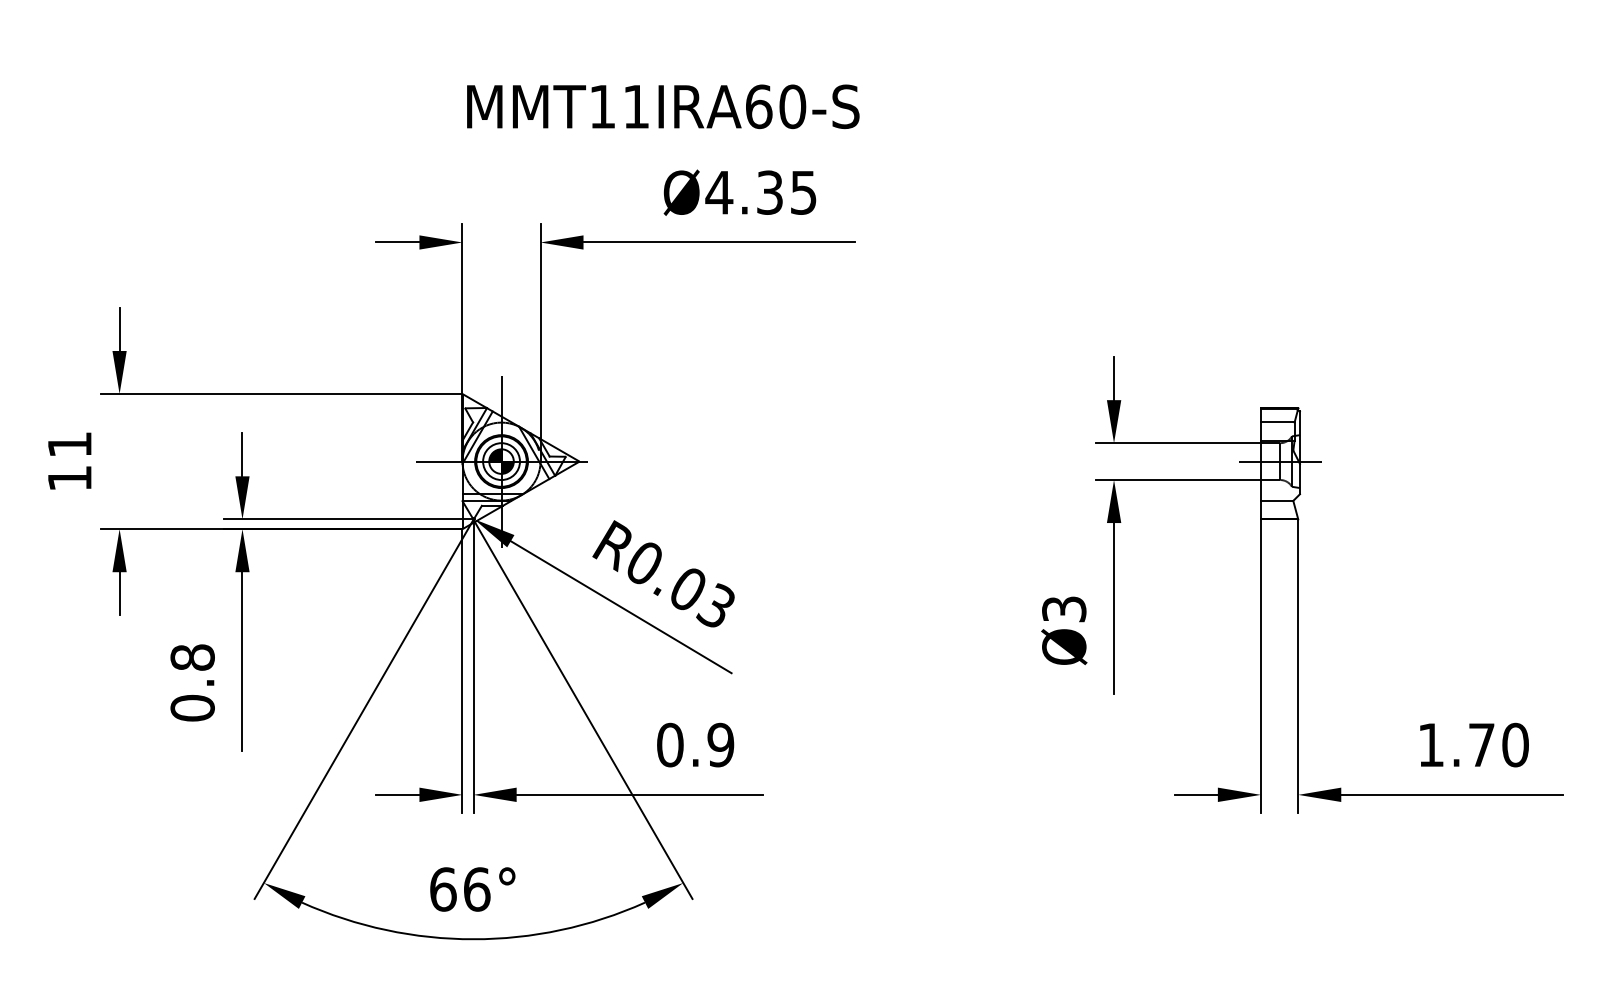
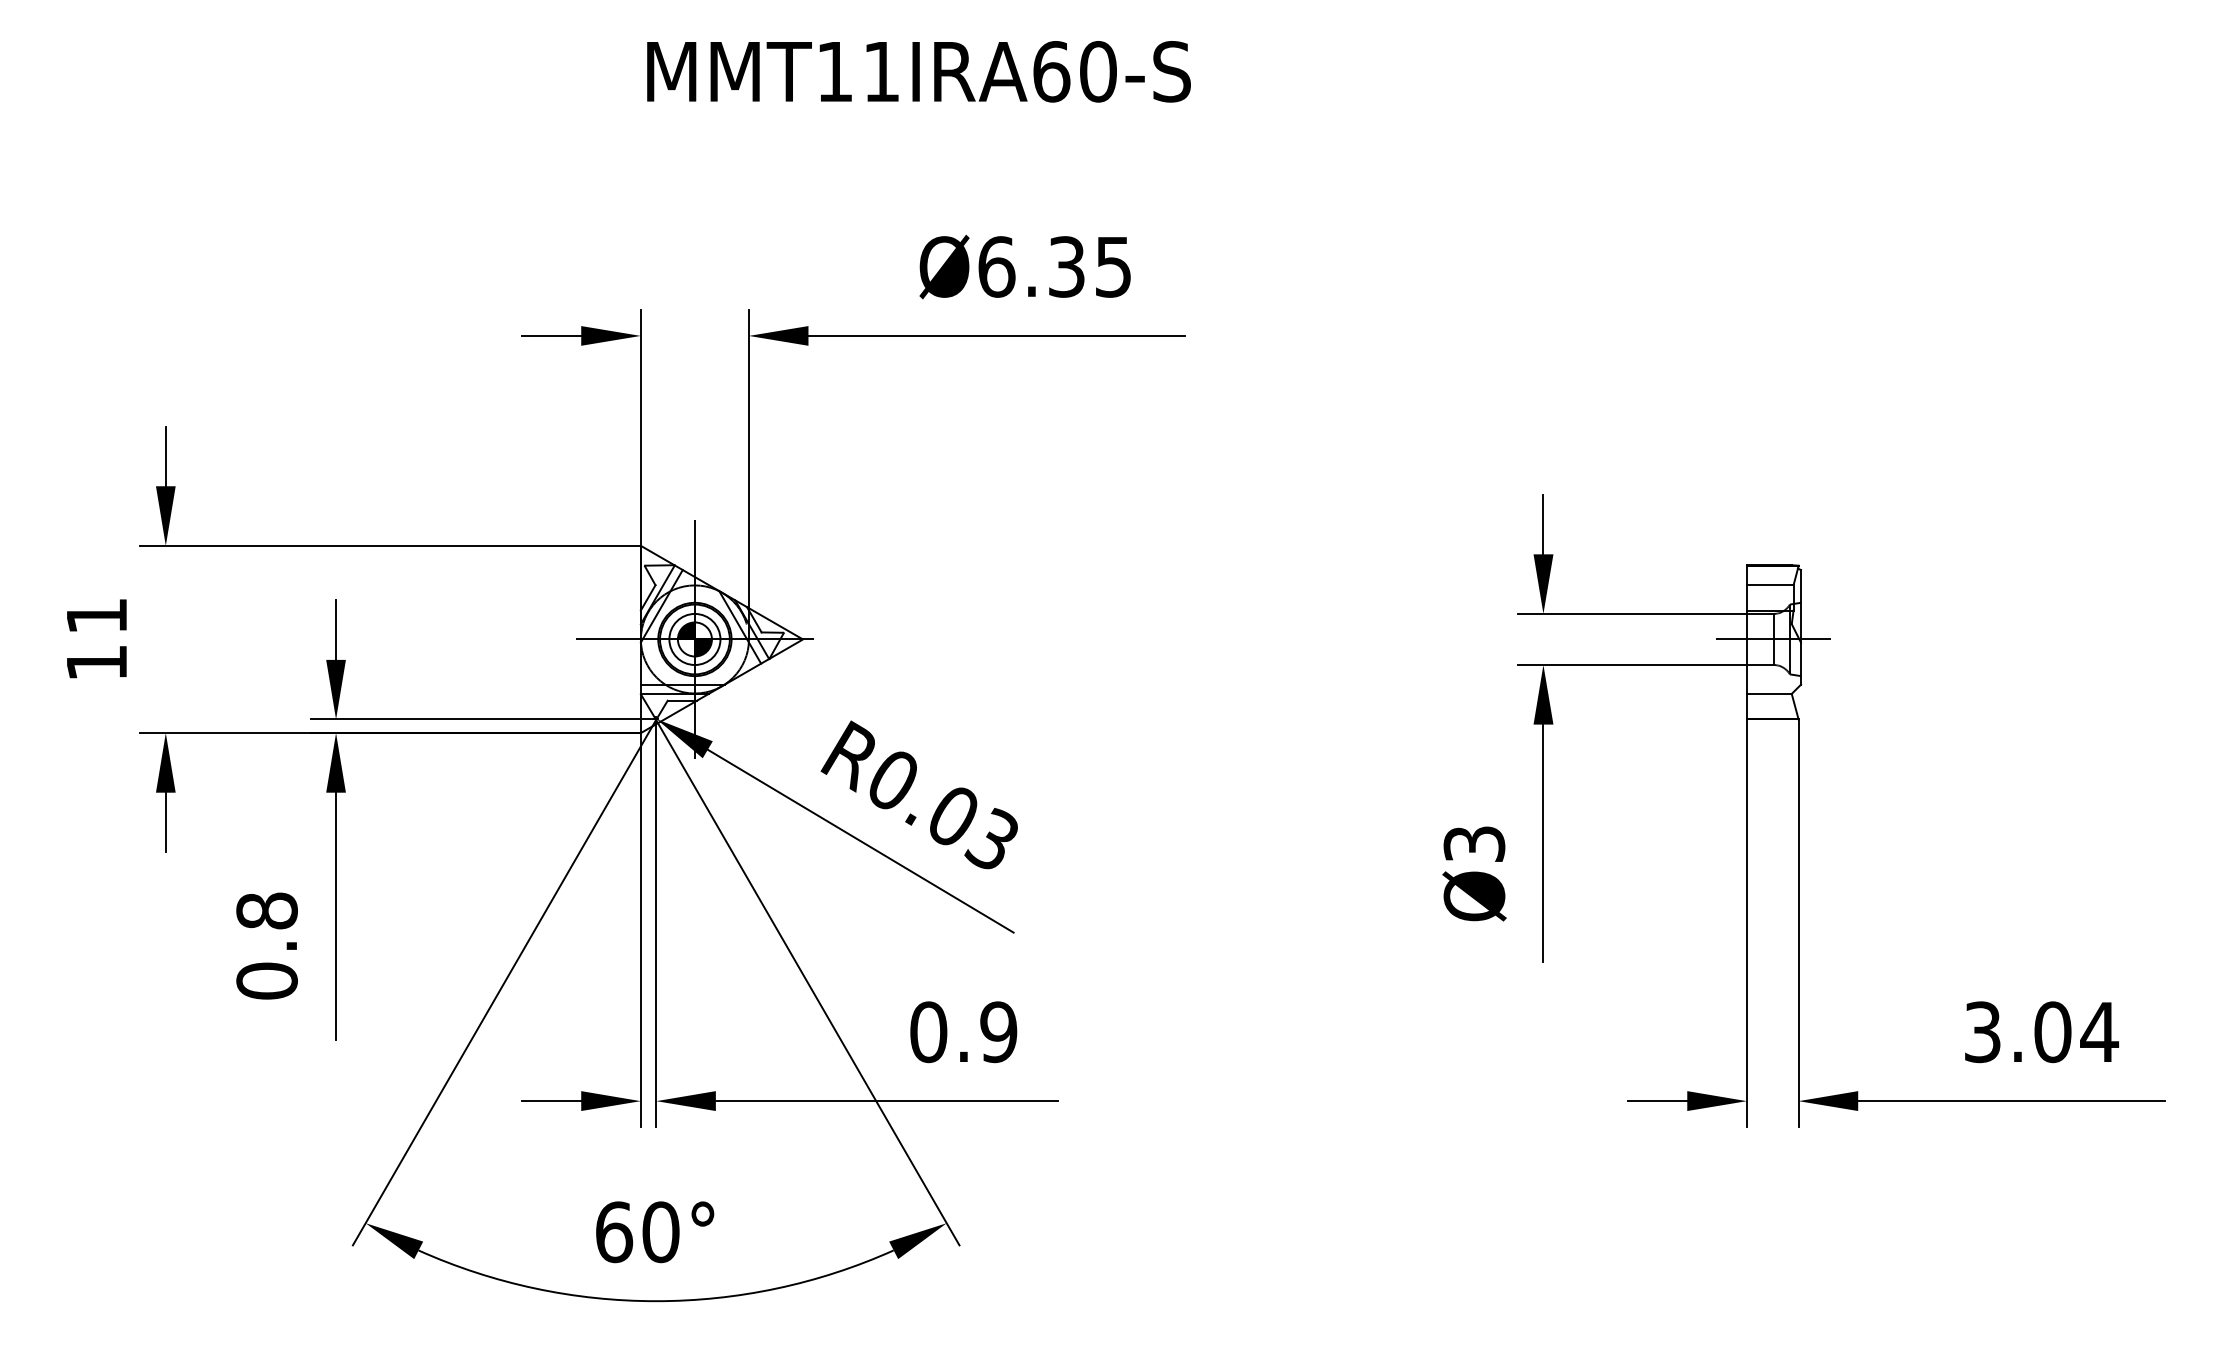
text: (663, 106) -> (919, 71), moved
text: (719, 192) -> (996, 266), Ø4.35 -> Ø6.35
text: (1473, 744) -> (2041, 1031), 1.70 -> 3.04
text: (476, 889) -> (660, 1232), 66° -> 60°

